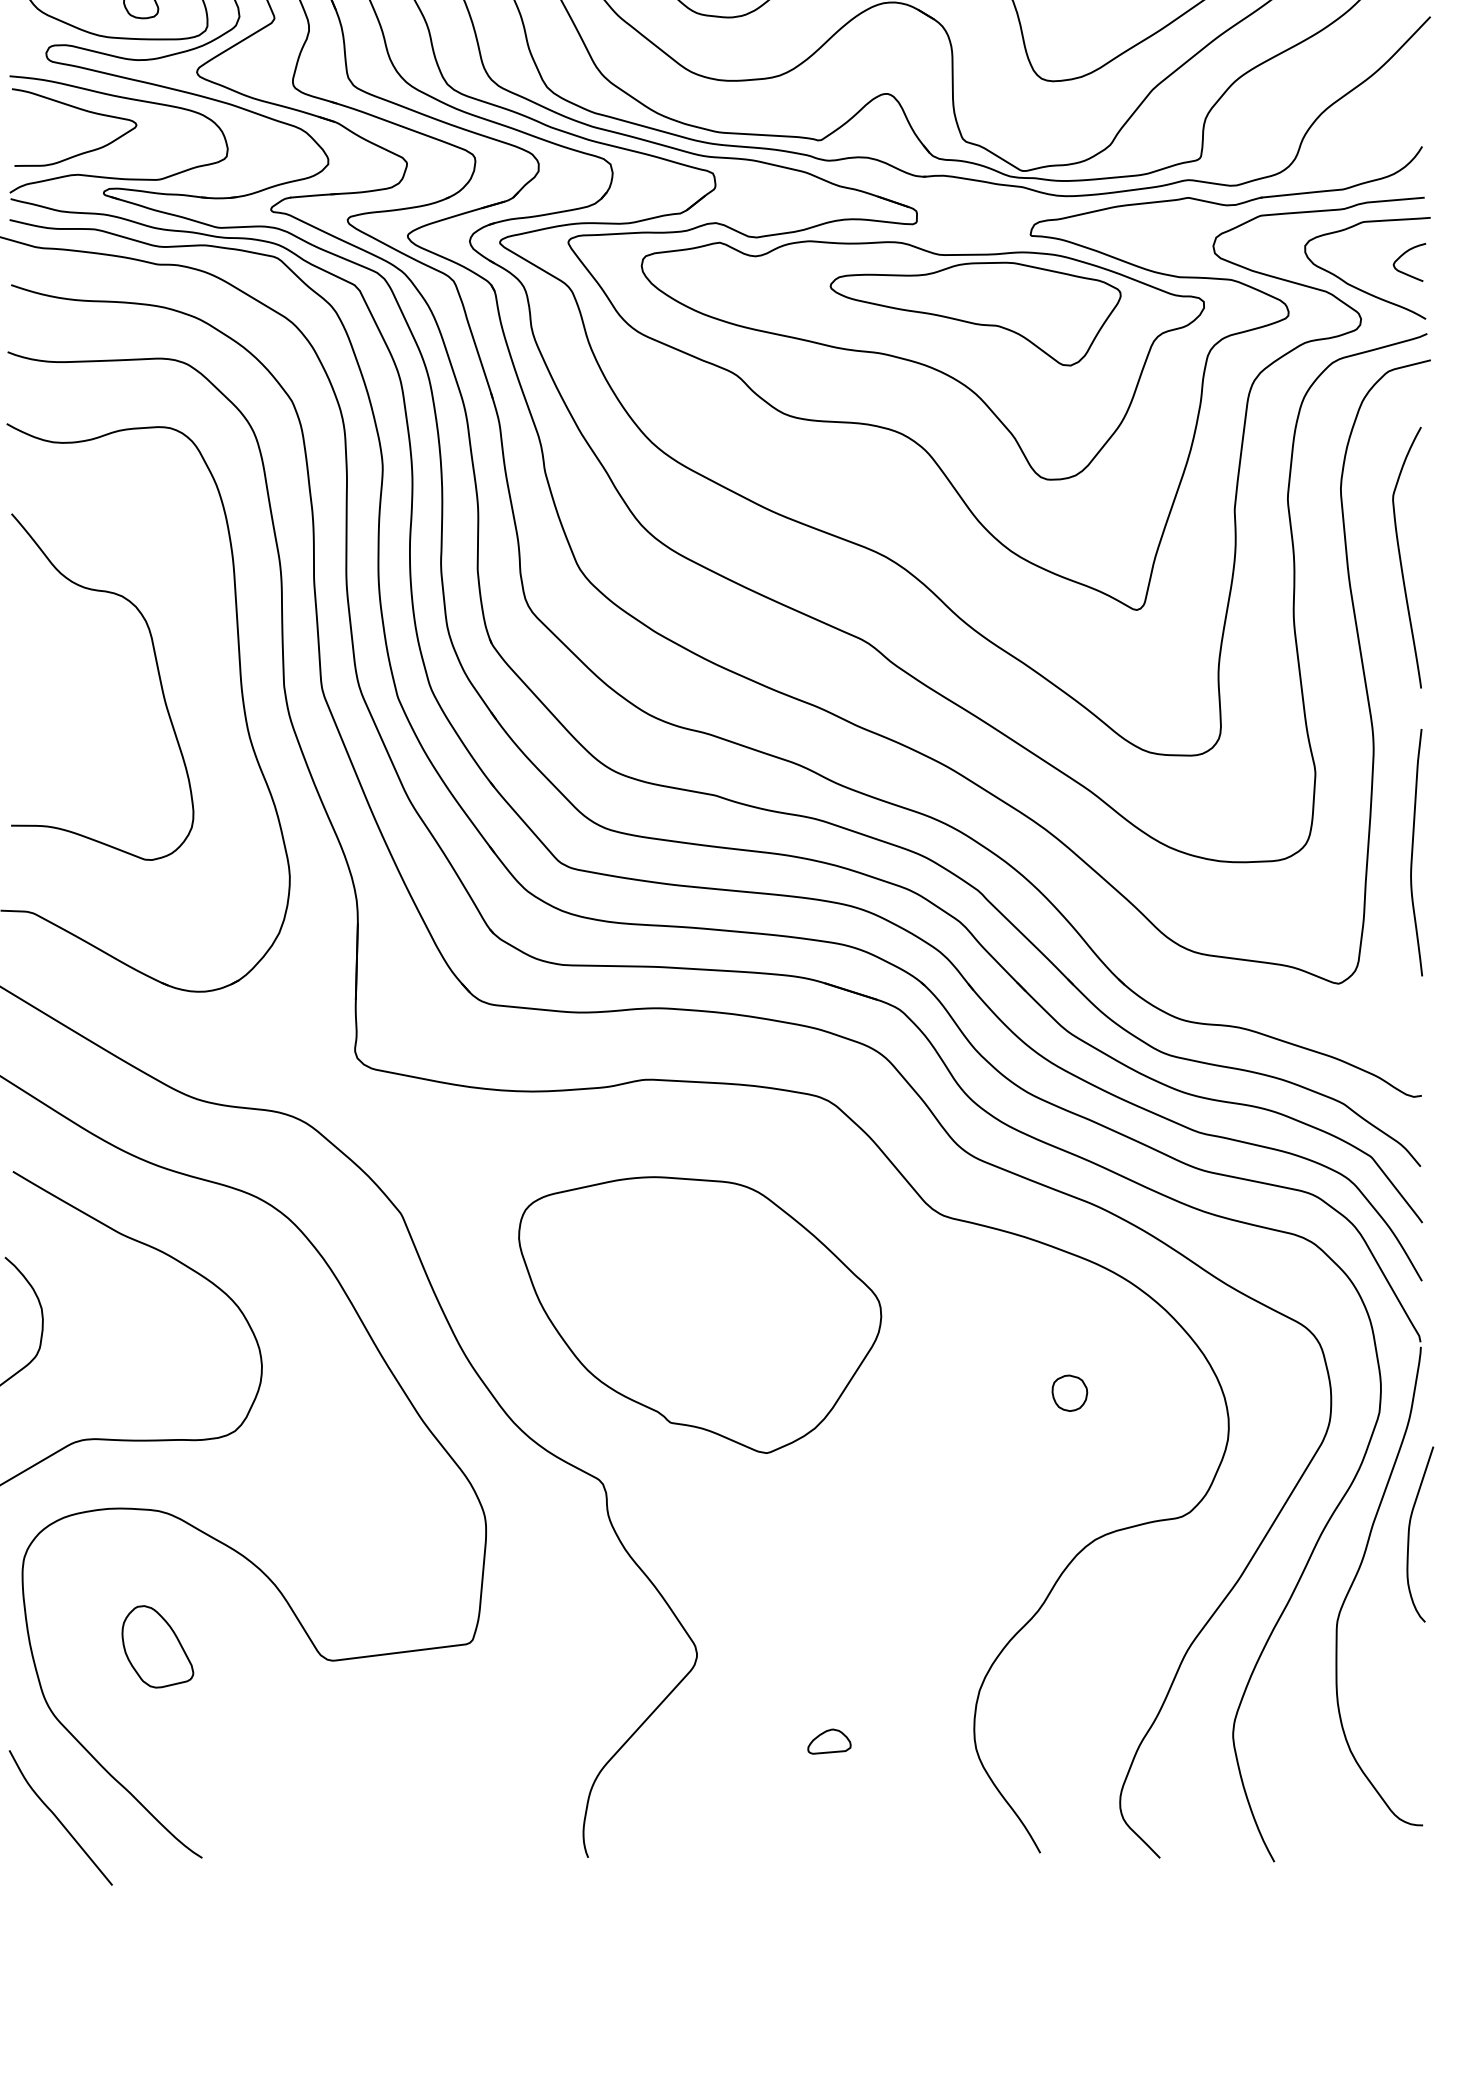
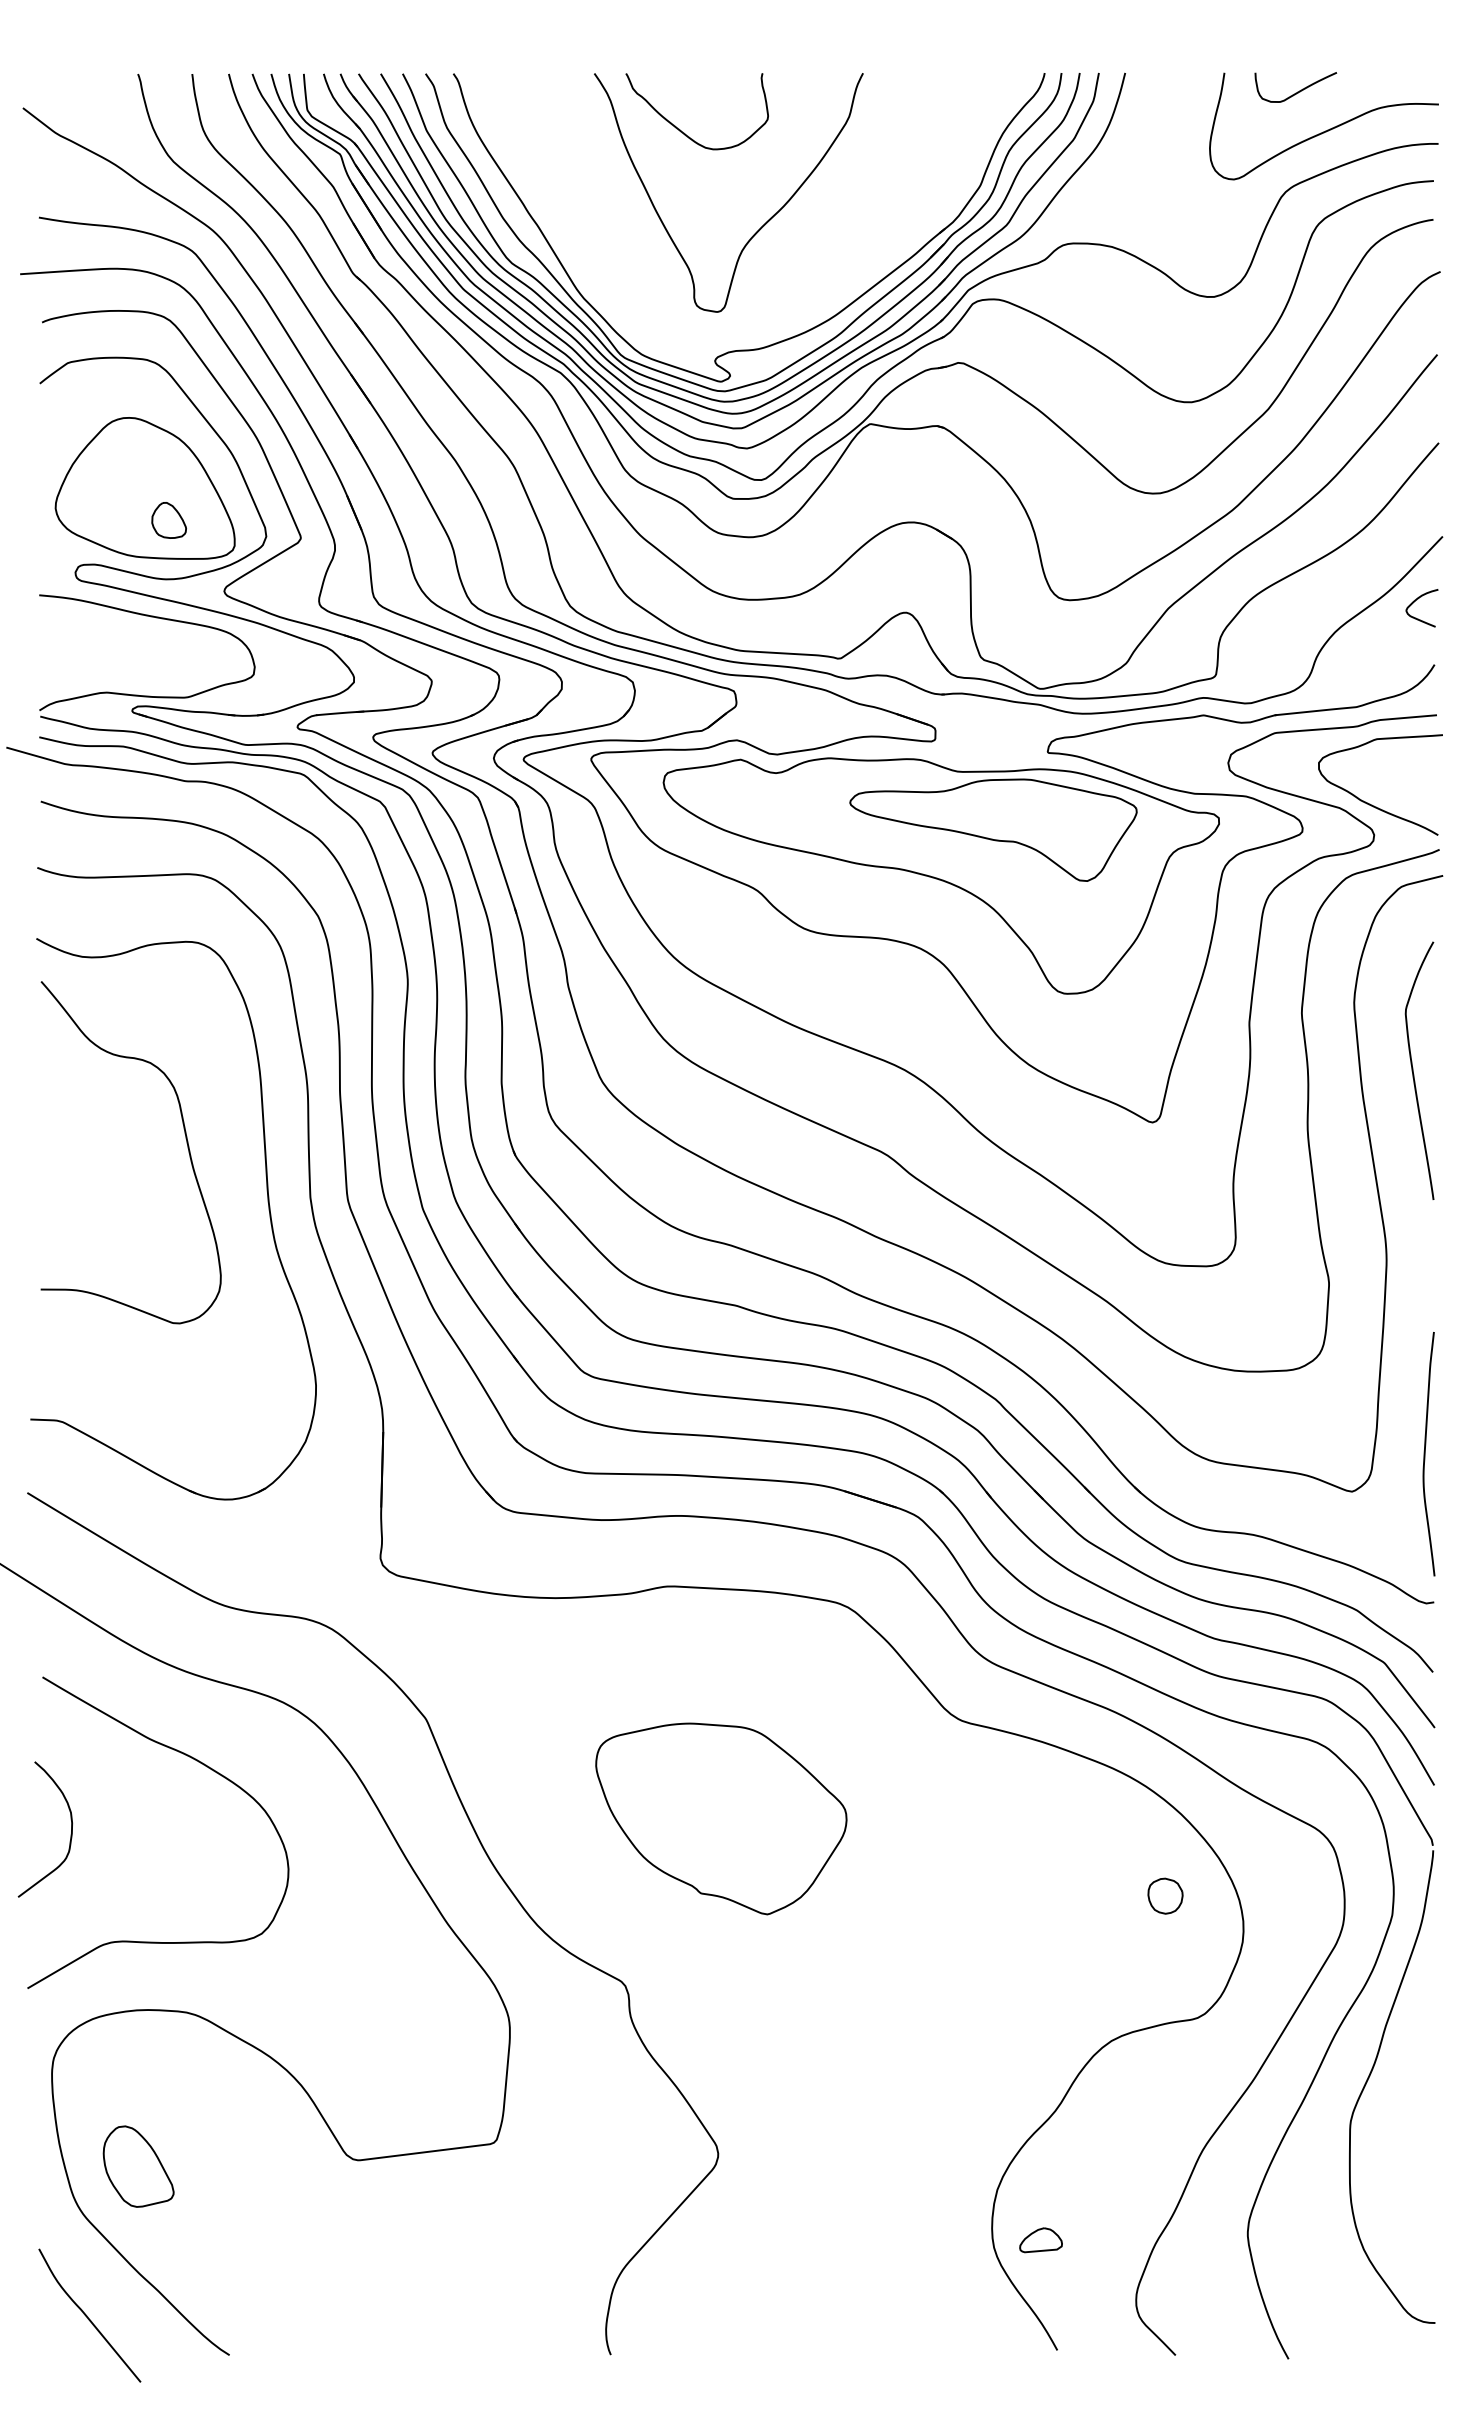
curve: (78, 109) -> (107, 628), removed
curve: (1402, 255) -> (1415, 601), moved
curve: (158, 677) -> (186, 1143), moved
curve: (1413, 852) -> (1425, 1454), moved
part: (700, 1314) -> (721, 1818), size x0.7
part: (1069, 1392) -> (1165, 1895), moved
curve: (1410, 1534) -> (1422, 2035), removed
part: (157, 1646) -> (138, 2166), moved
part: (828, 1741) -> (1040, 2240), moved

